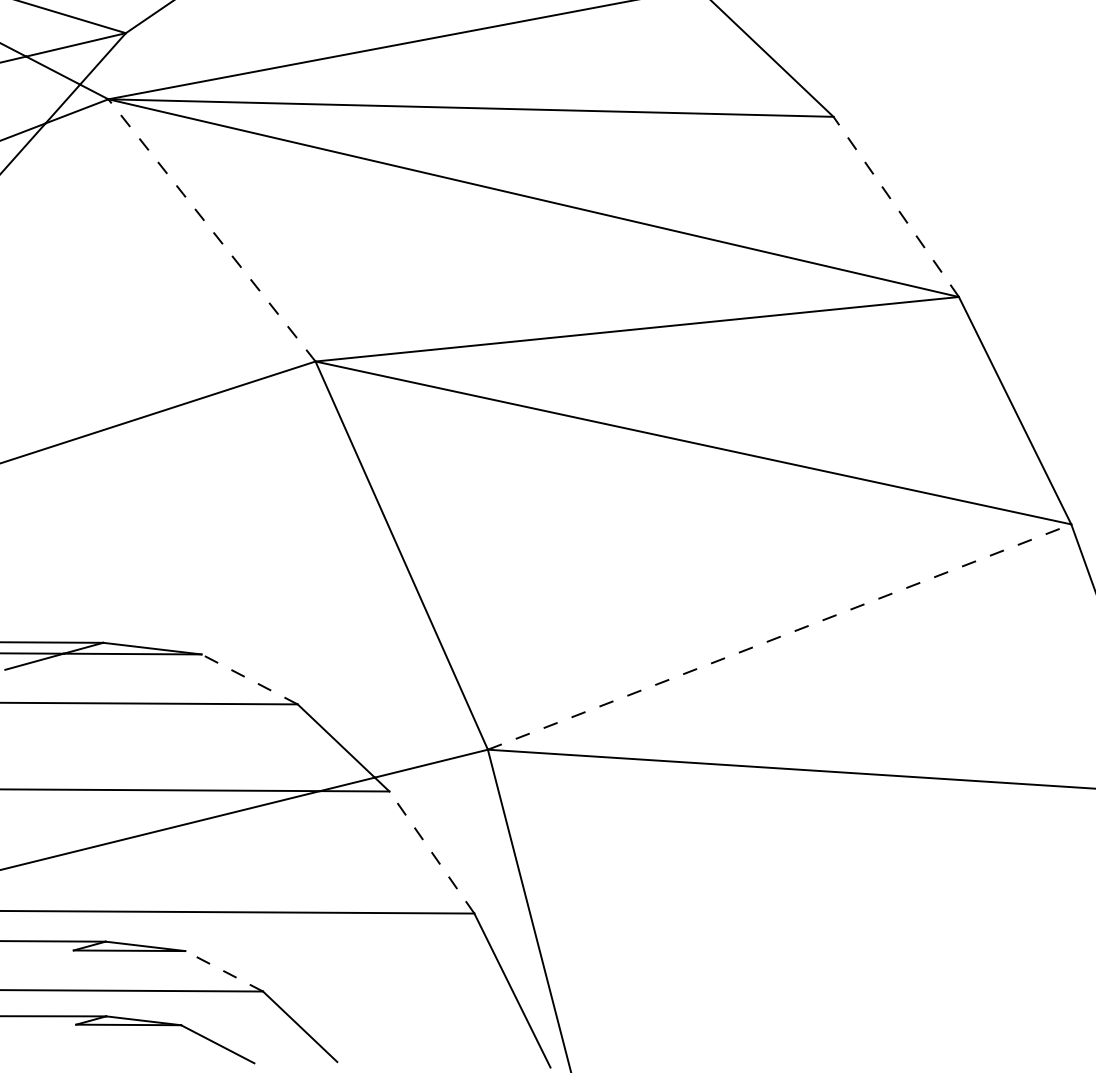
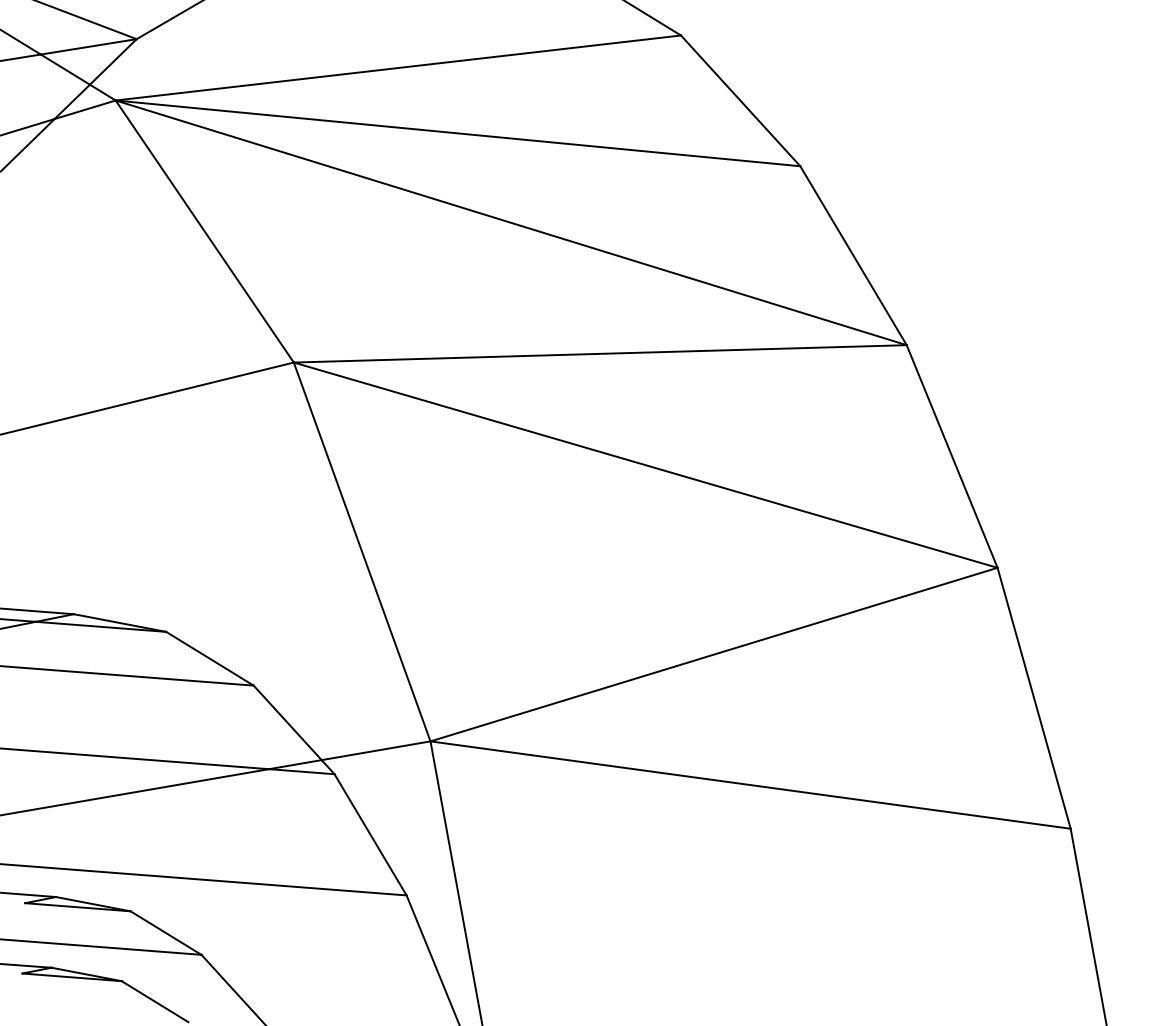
line: (896, 206) -> (853, 255), dashed -> solid
line: (211, 230) -> (204, 231), dashed -> solid
line: (780, 636) -> (714, 654), dashed -> solid
line: (249, 679) -> (209, 658), dashed -> solid
line: (431, 852) -> (370, 834), dashed -> solid
line: (224, 971) -> (166, 933), dashed -> solid

